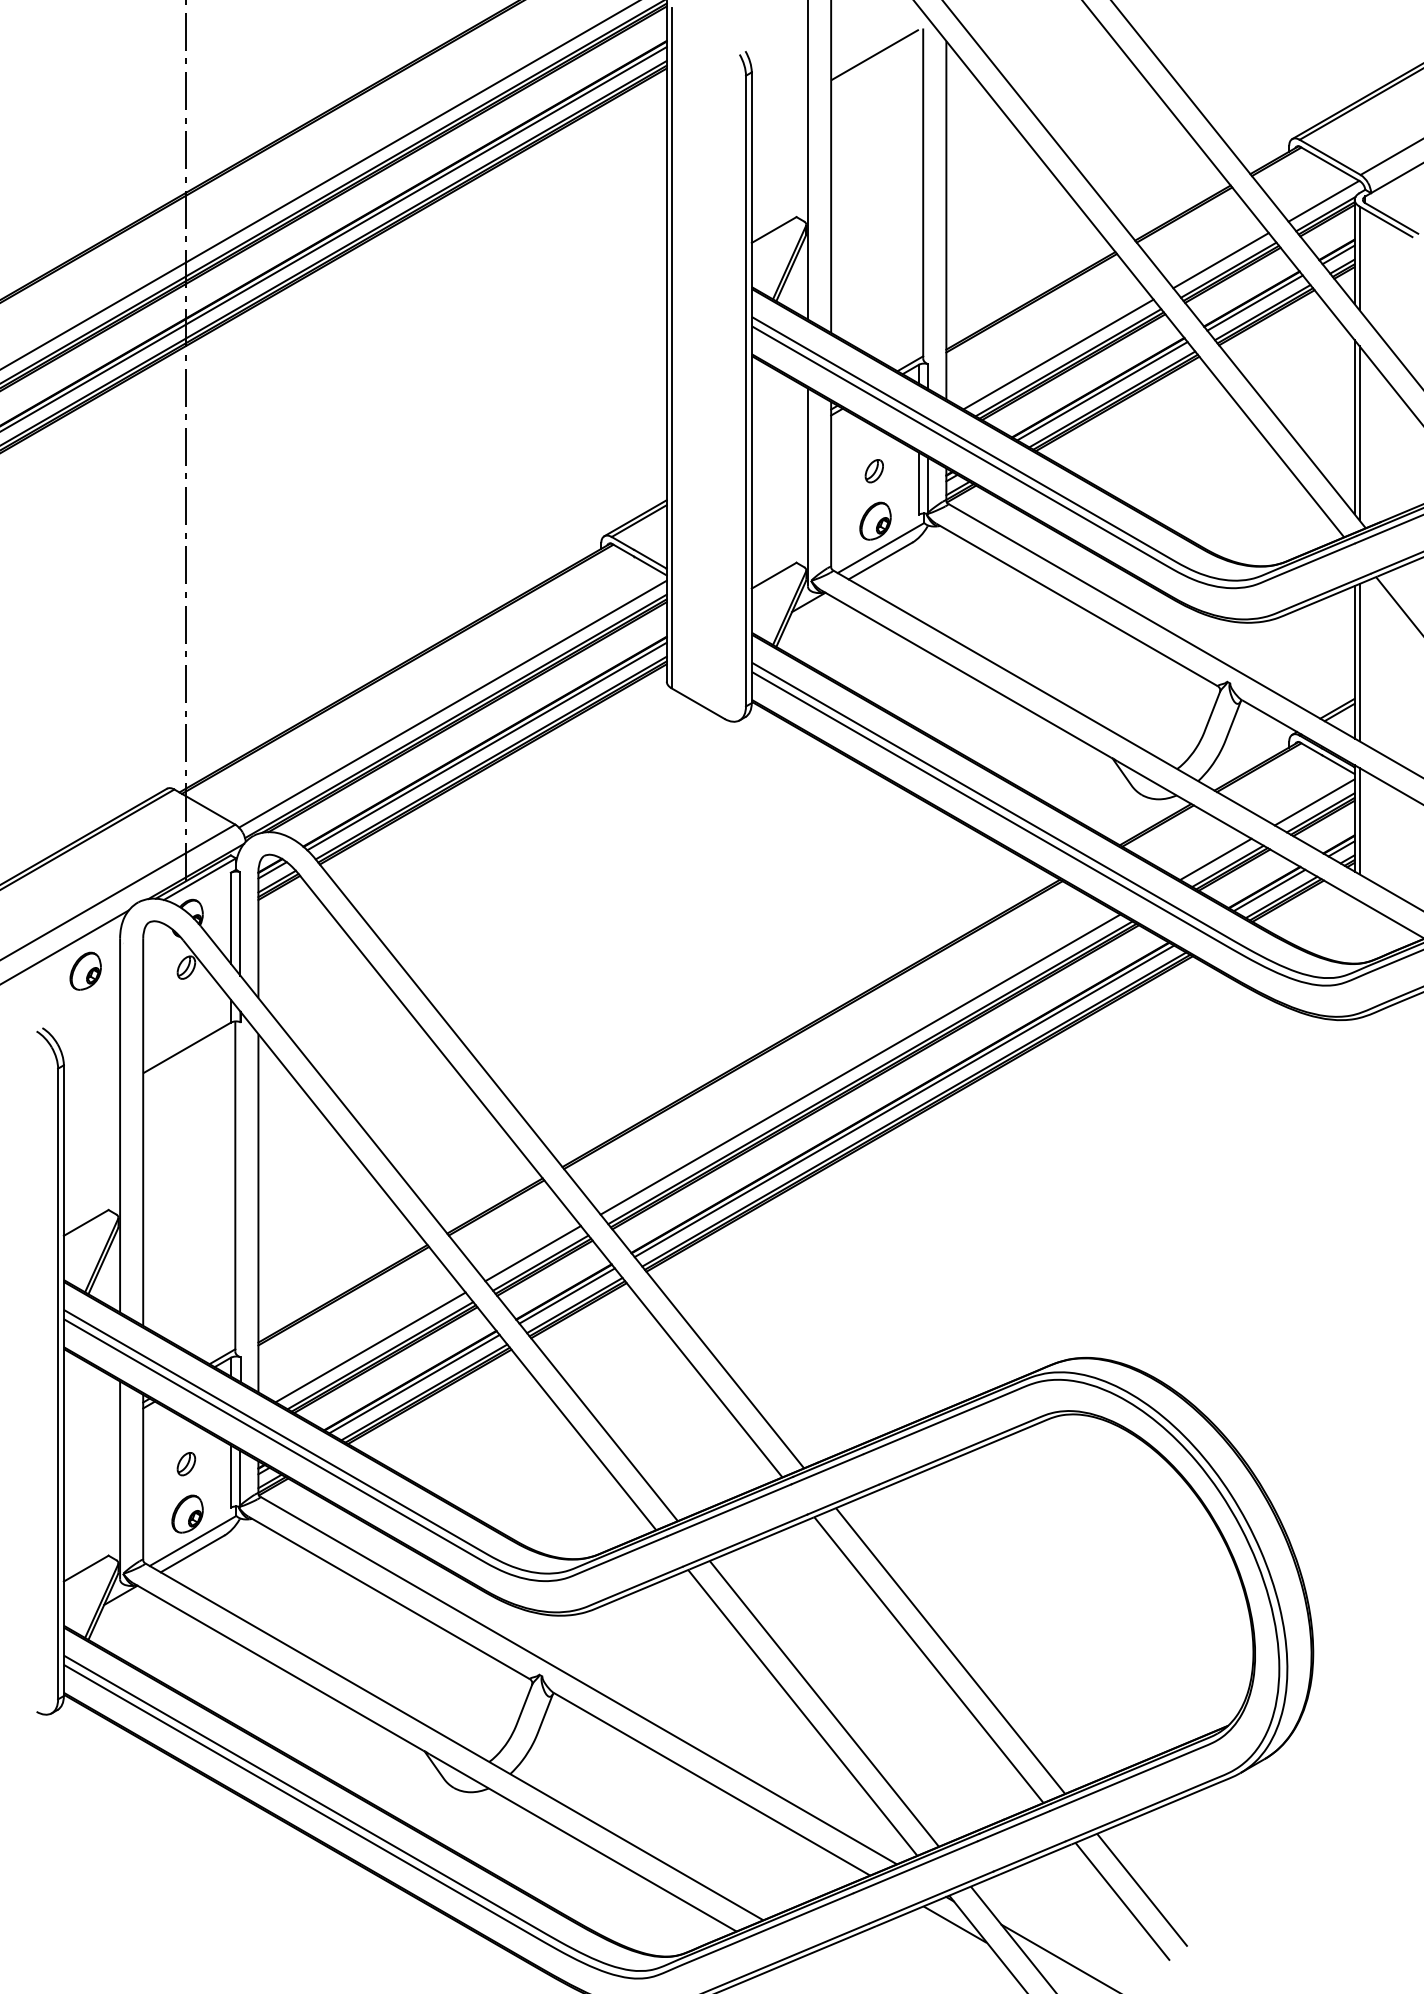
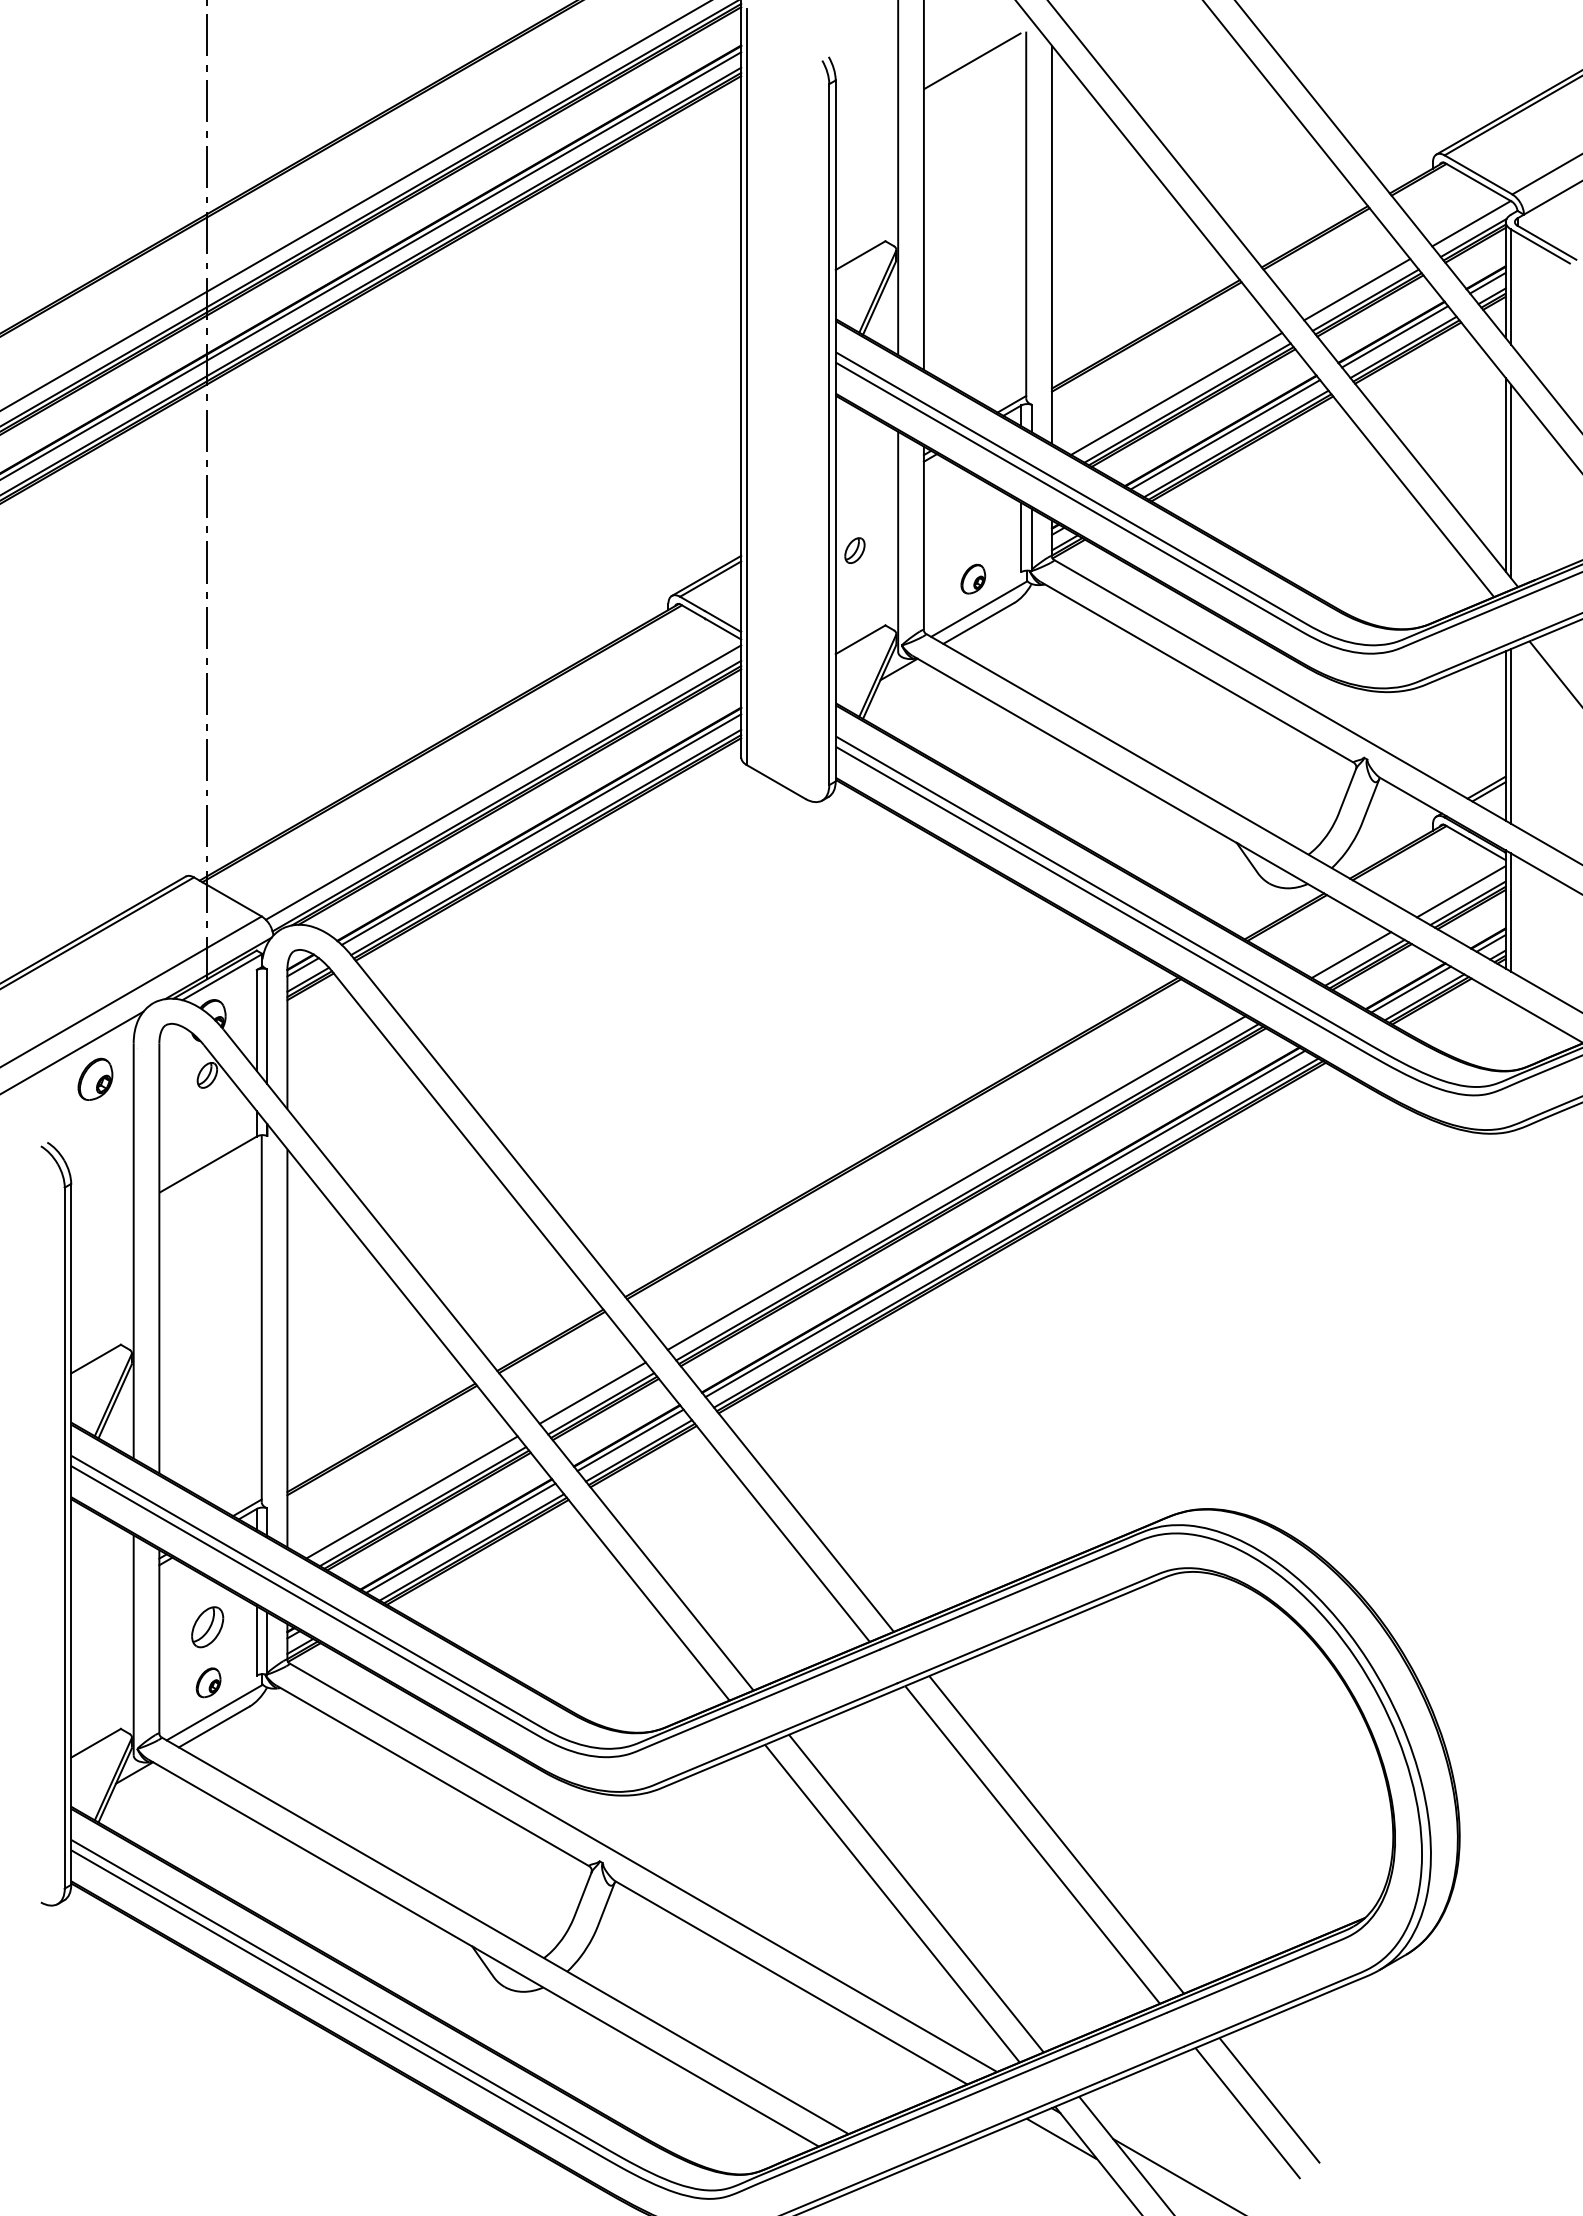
part: (873, 471) -> (854, 550), moved
part: (875, 520) -> (973, 578), size x0.7
part: (185, 1463) -> (206, 1626), size x1.6
part: (187, 1513) -> (208, 1682), size x0.7

